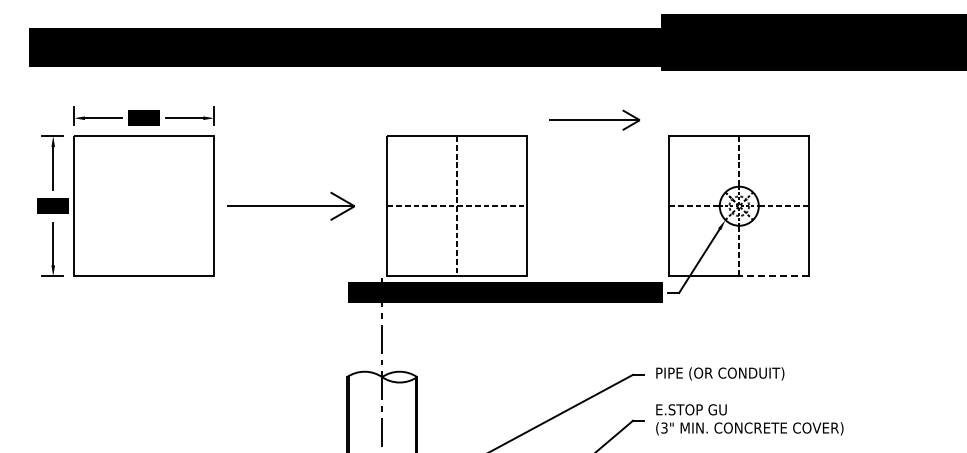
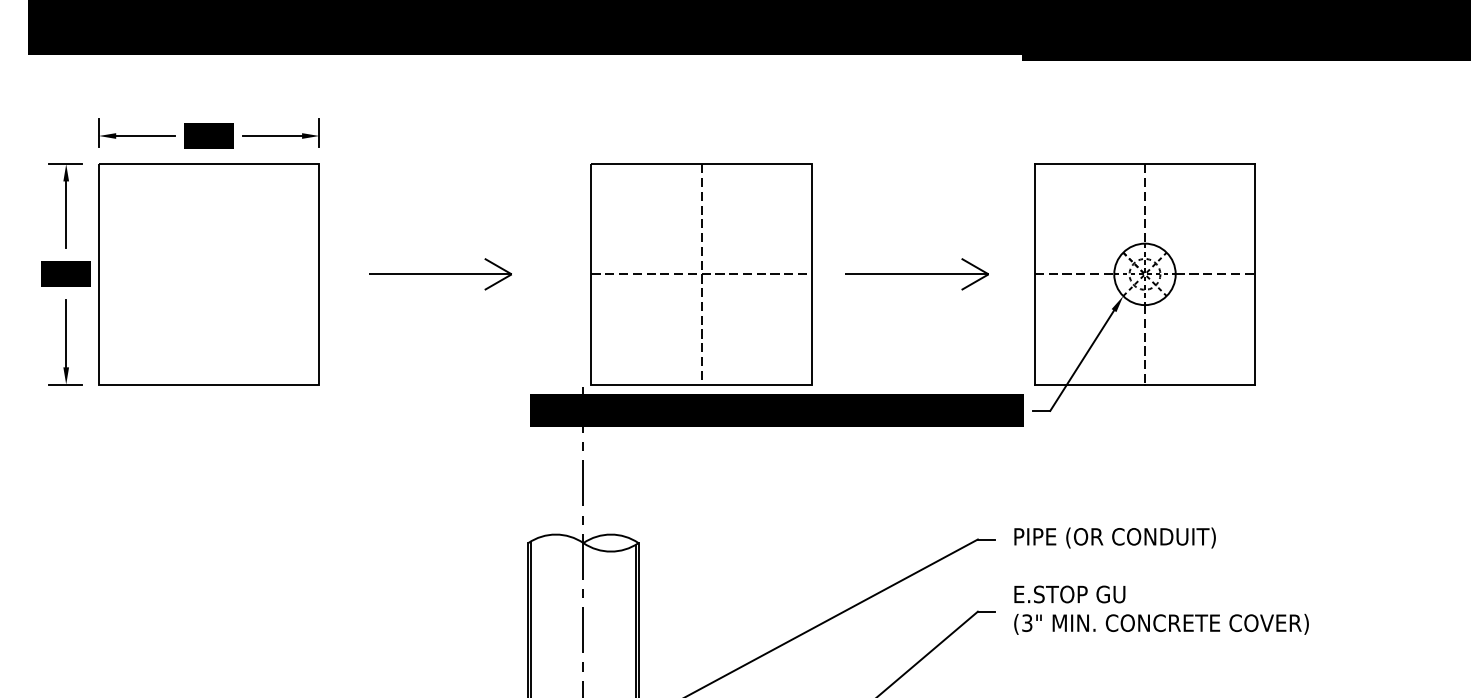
part: (594, 119) -> (917, 273), moved
part: (291, 205) -> (440, 273), size x0.71
line: (773, 276) -> (1198, 384), dashed -> solid

